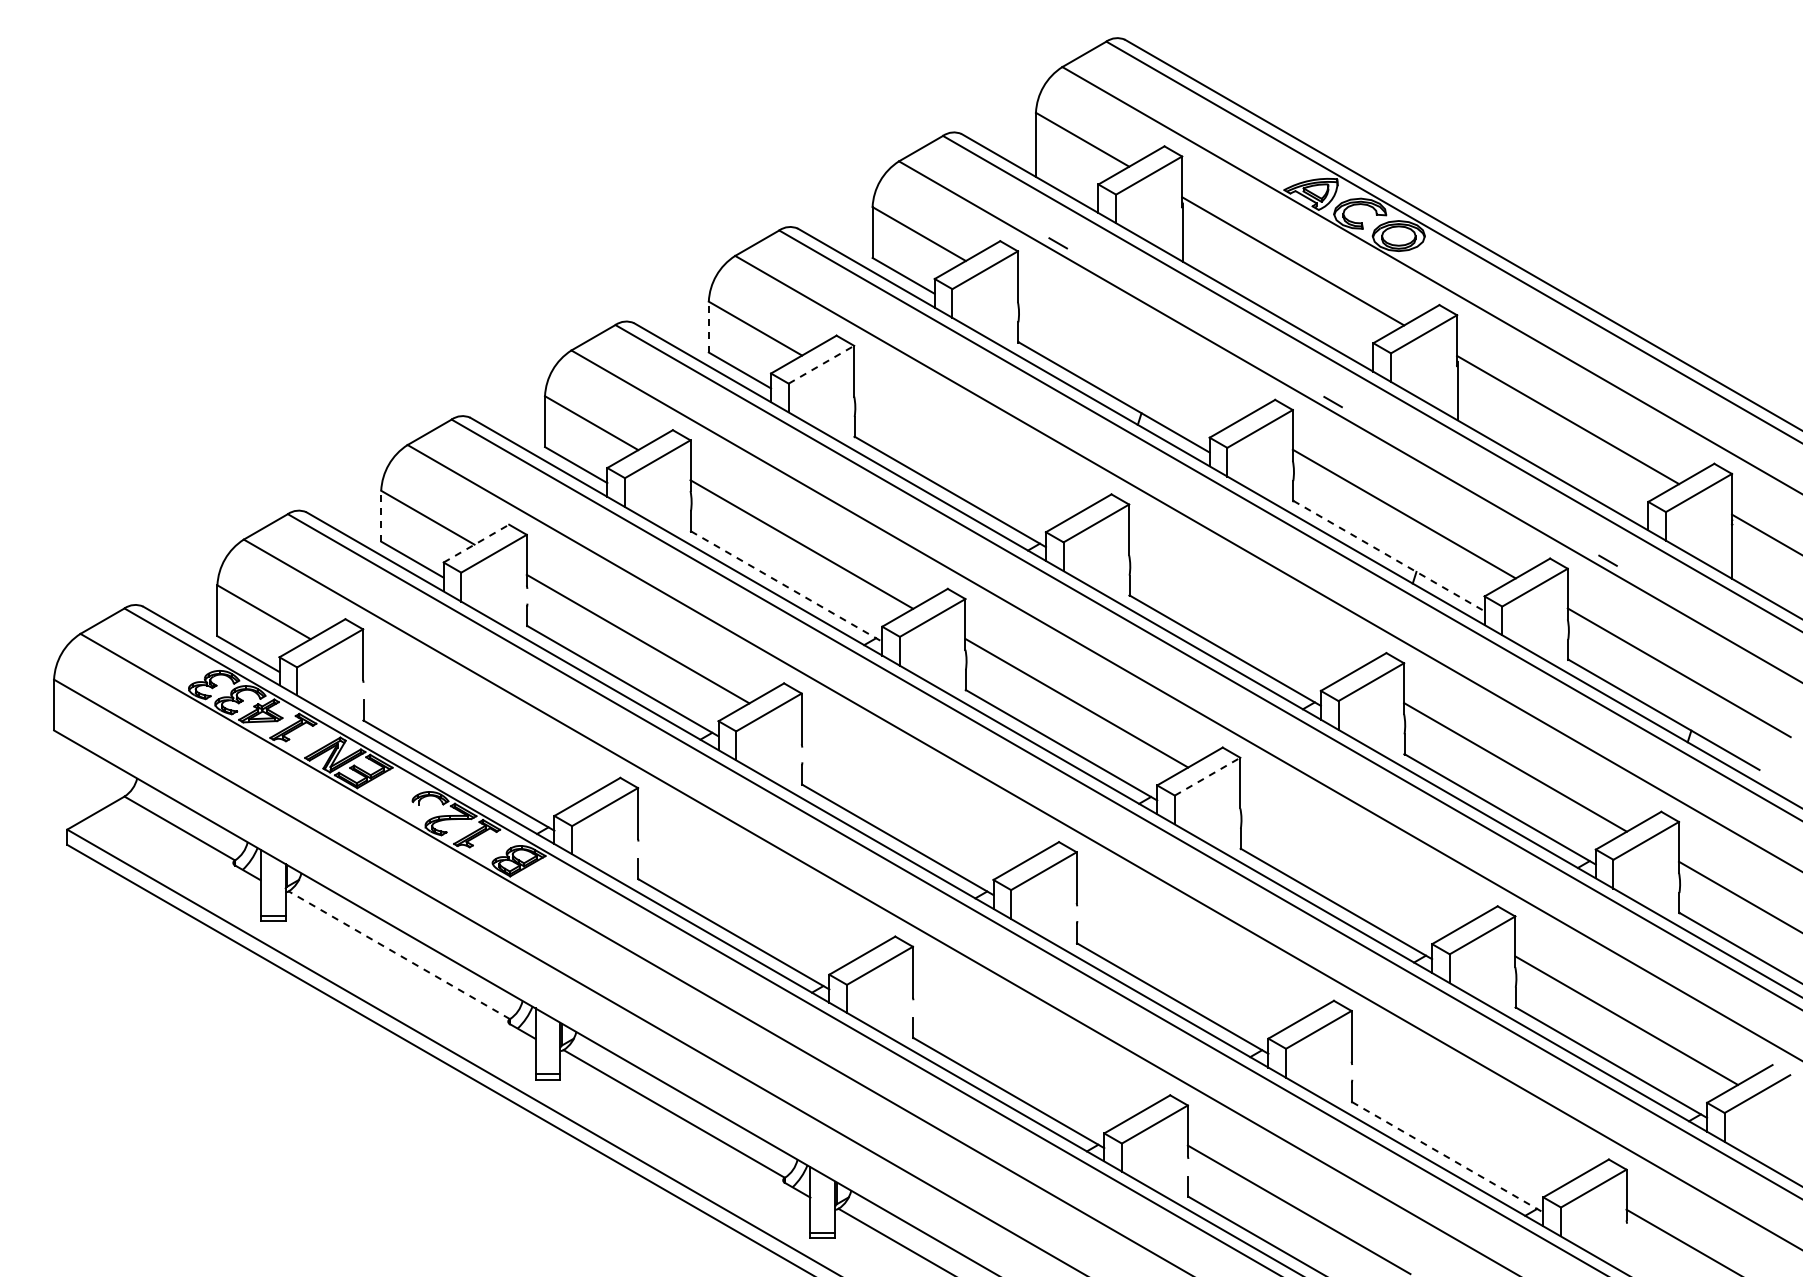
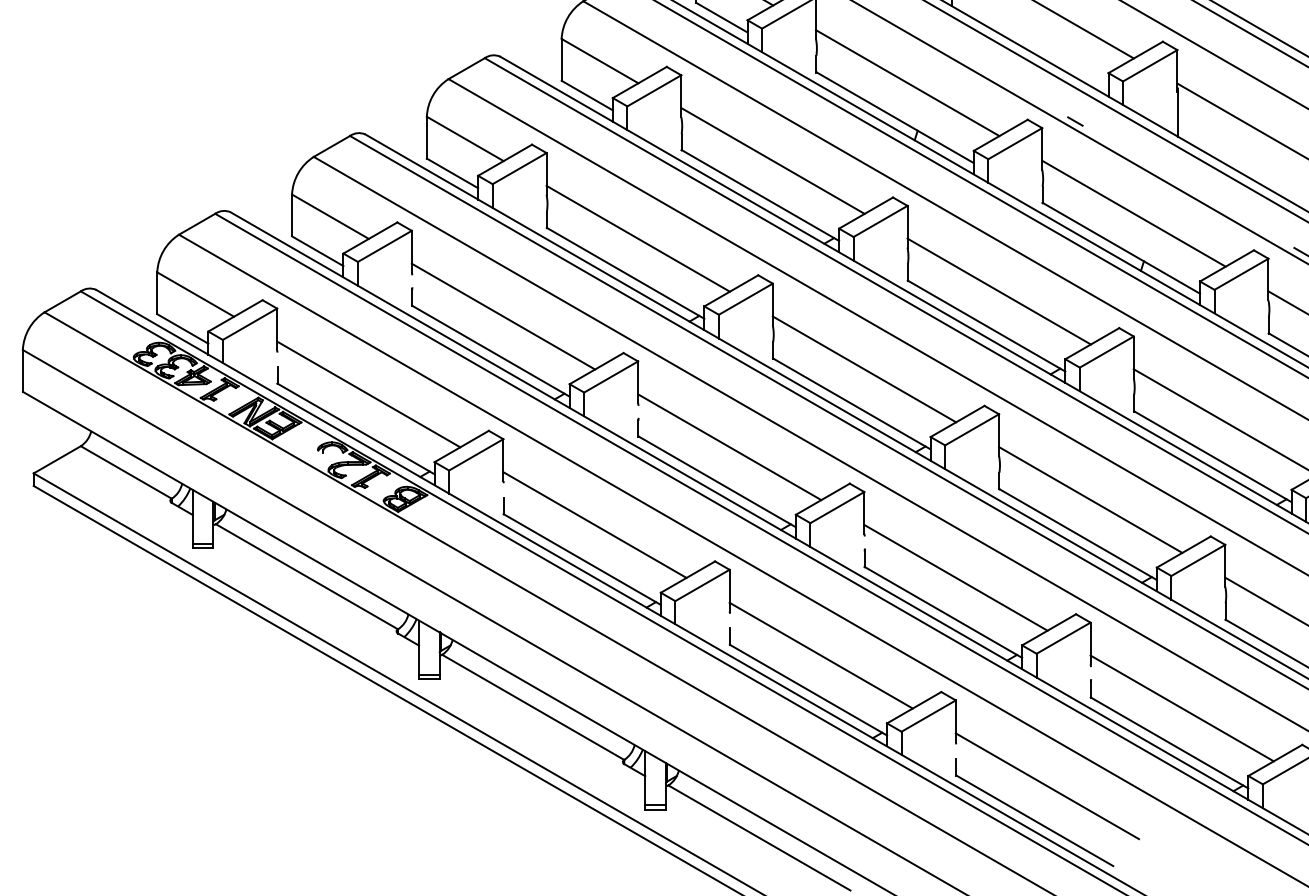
line: (708, 326) -> (561, 59), dashed -> solid
line: (1128, 355) -> (906, 83), added
line: (821, 364) -> (654, 90), dashed -> solid
line: (965, 449) -> (772, 160), added
line: (381, 515) -> (292, 214), dashed -> solid
line: (476, 543) -> (370, 237), dashed -> solid
line: (1389, 556) -> (1121, 248), dashed -> solid
line: (787, 586) -> (626, 273), dashed -> solid
line: (1240, 608) -> (999, 291), added
line: (474, 733) -> (368, 394), added
line: (1207, 776) -> (972, 429), dashed -> solid
line: (912, 797) -> (729, 446), added
line: (1351, 861) -> (1090, 499), added
line: (749, 892) -> (595, 525), added
line: (399, 955) -> (307, 576), dashed -> solid
line: (1187, 956) -> (955, 577), added
line: (1023, 1050) -> (820, 655), added
line: (1462, 1114) -> (1181, 707), added
line: (1448, 1157) -> (1170, 743), dashed -> solid

